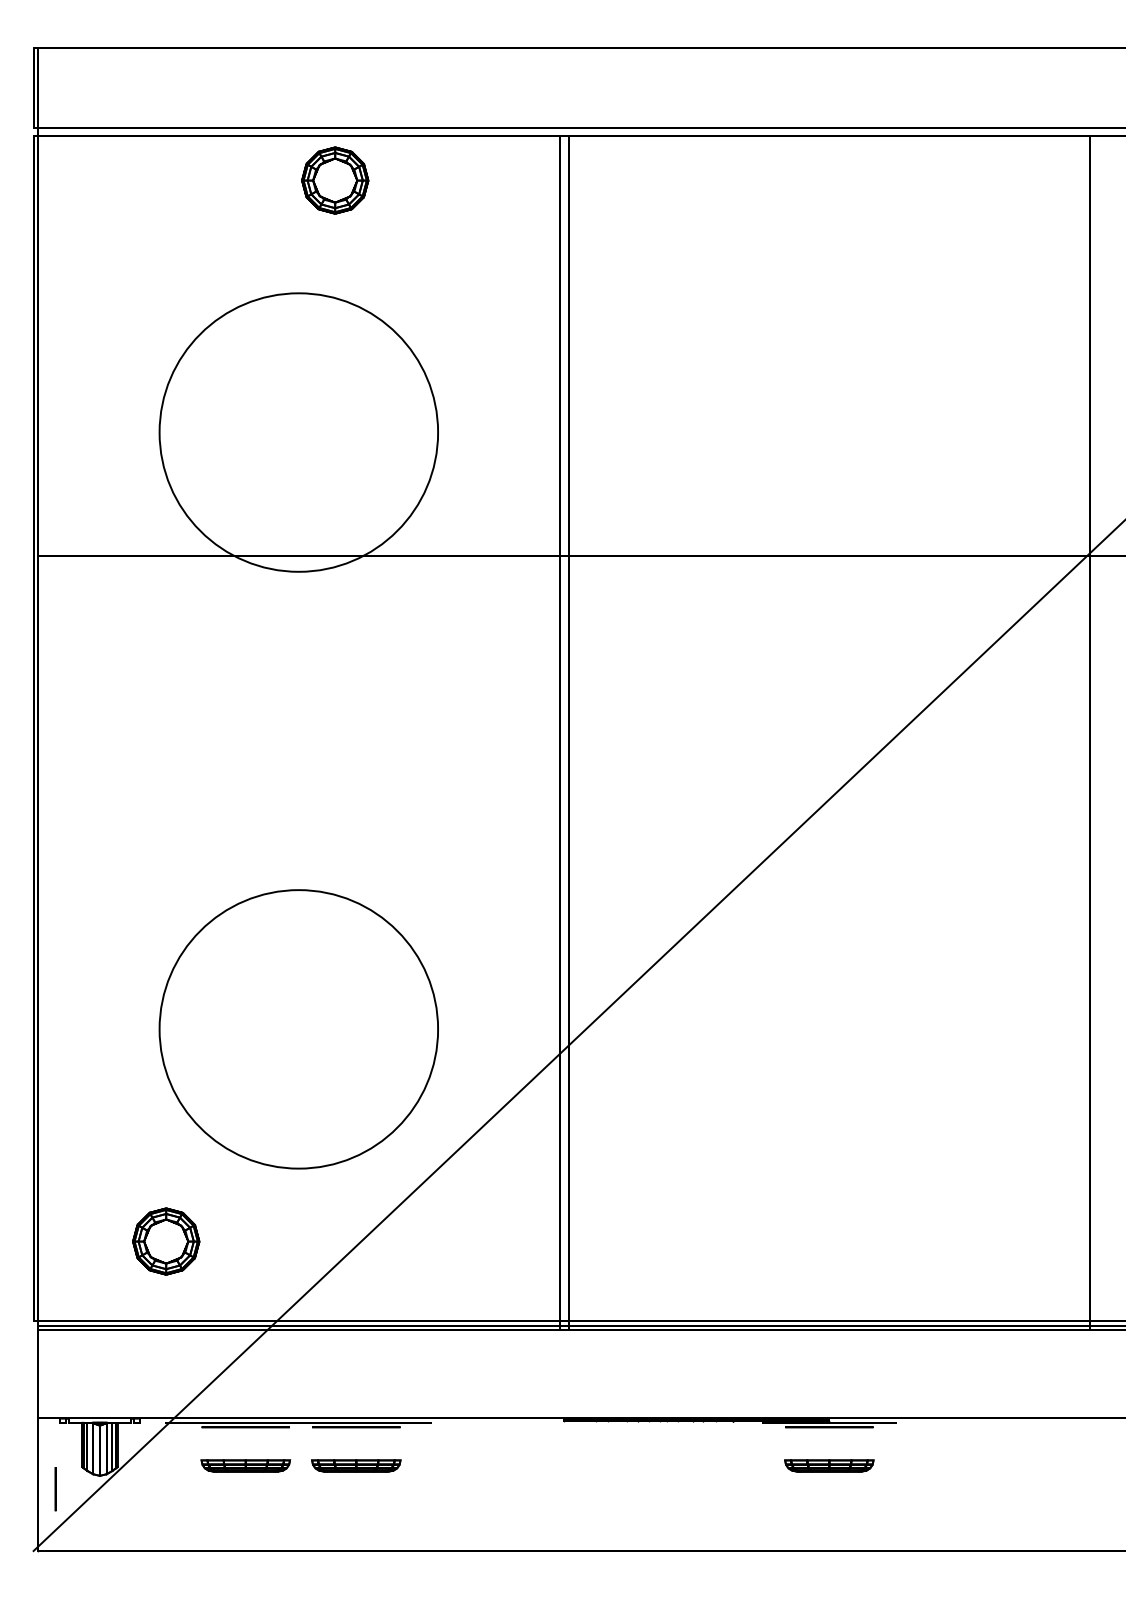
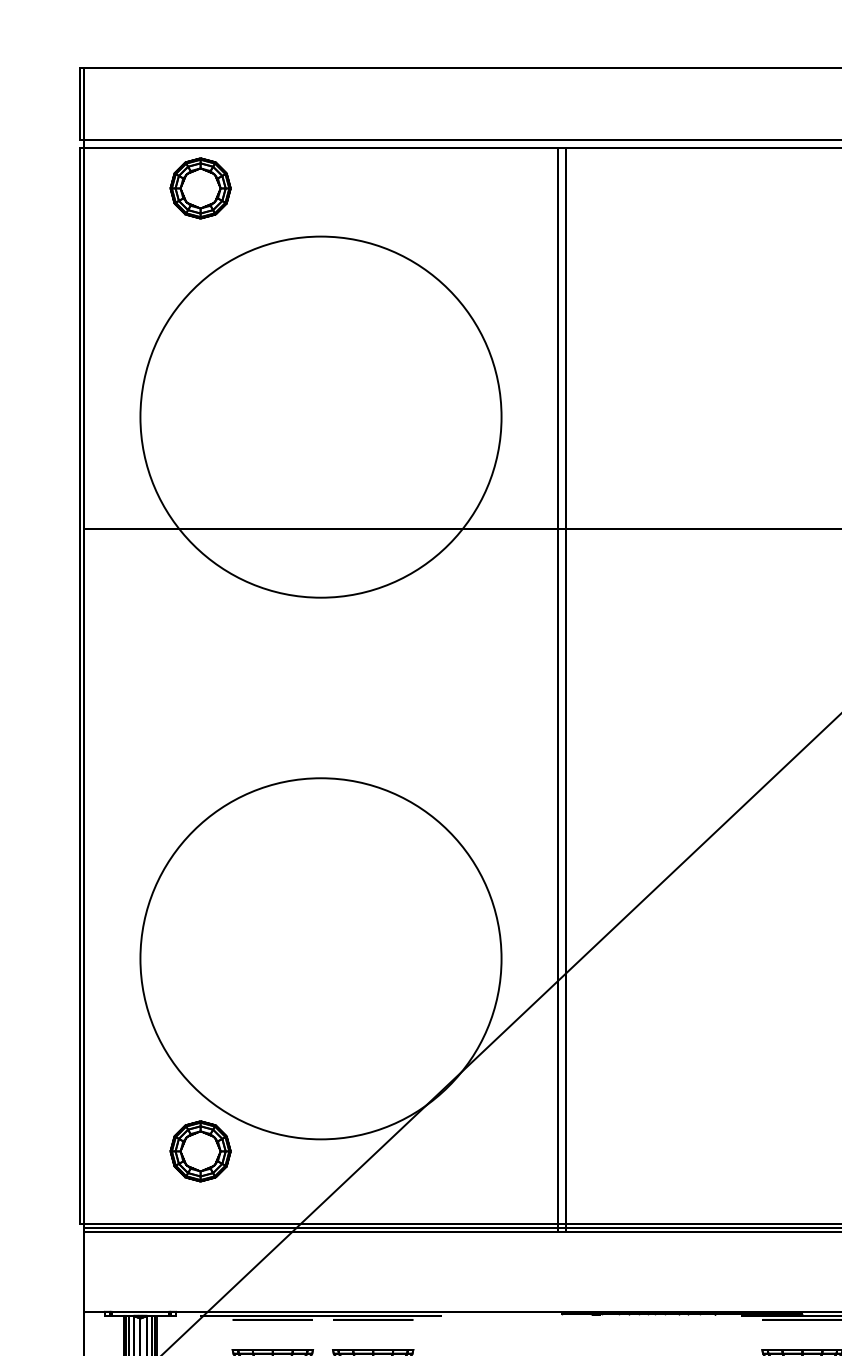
part: (335, 180) -> (200, 188), moved
circle: (298, 432) -> (320, 417), size x1.43
circle: (298, 1029) -> (320, 958), size x1.43

